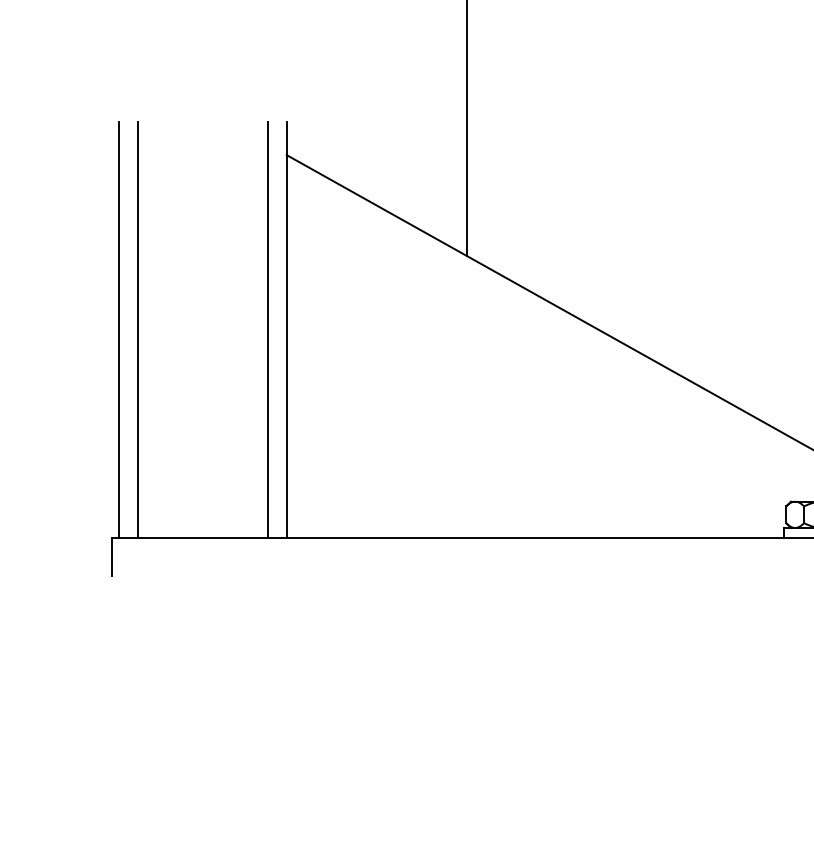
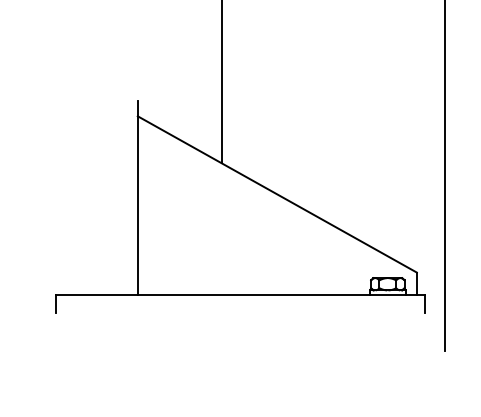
line: (119, 328) -> (59, 197), removed
line: (138, 328) -> (68, 197), removed
line: (266, 328) -> (128, 197), removed

